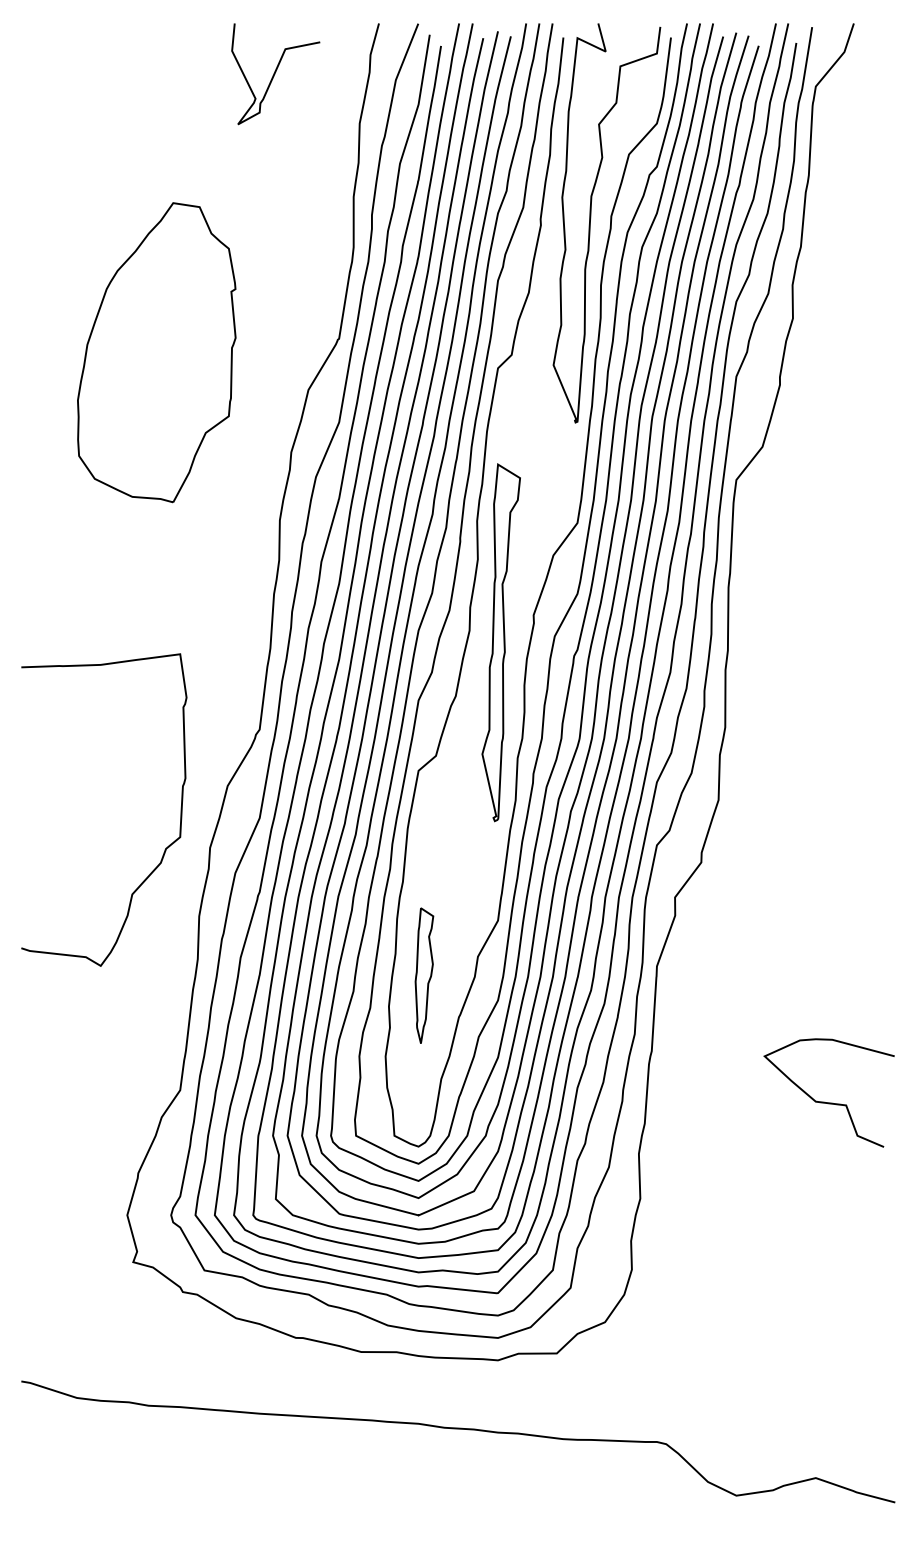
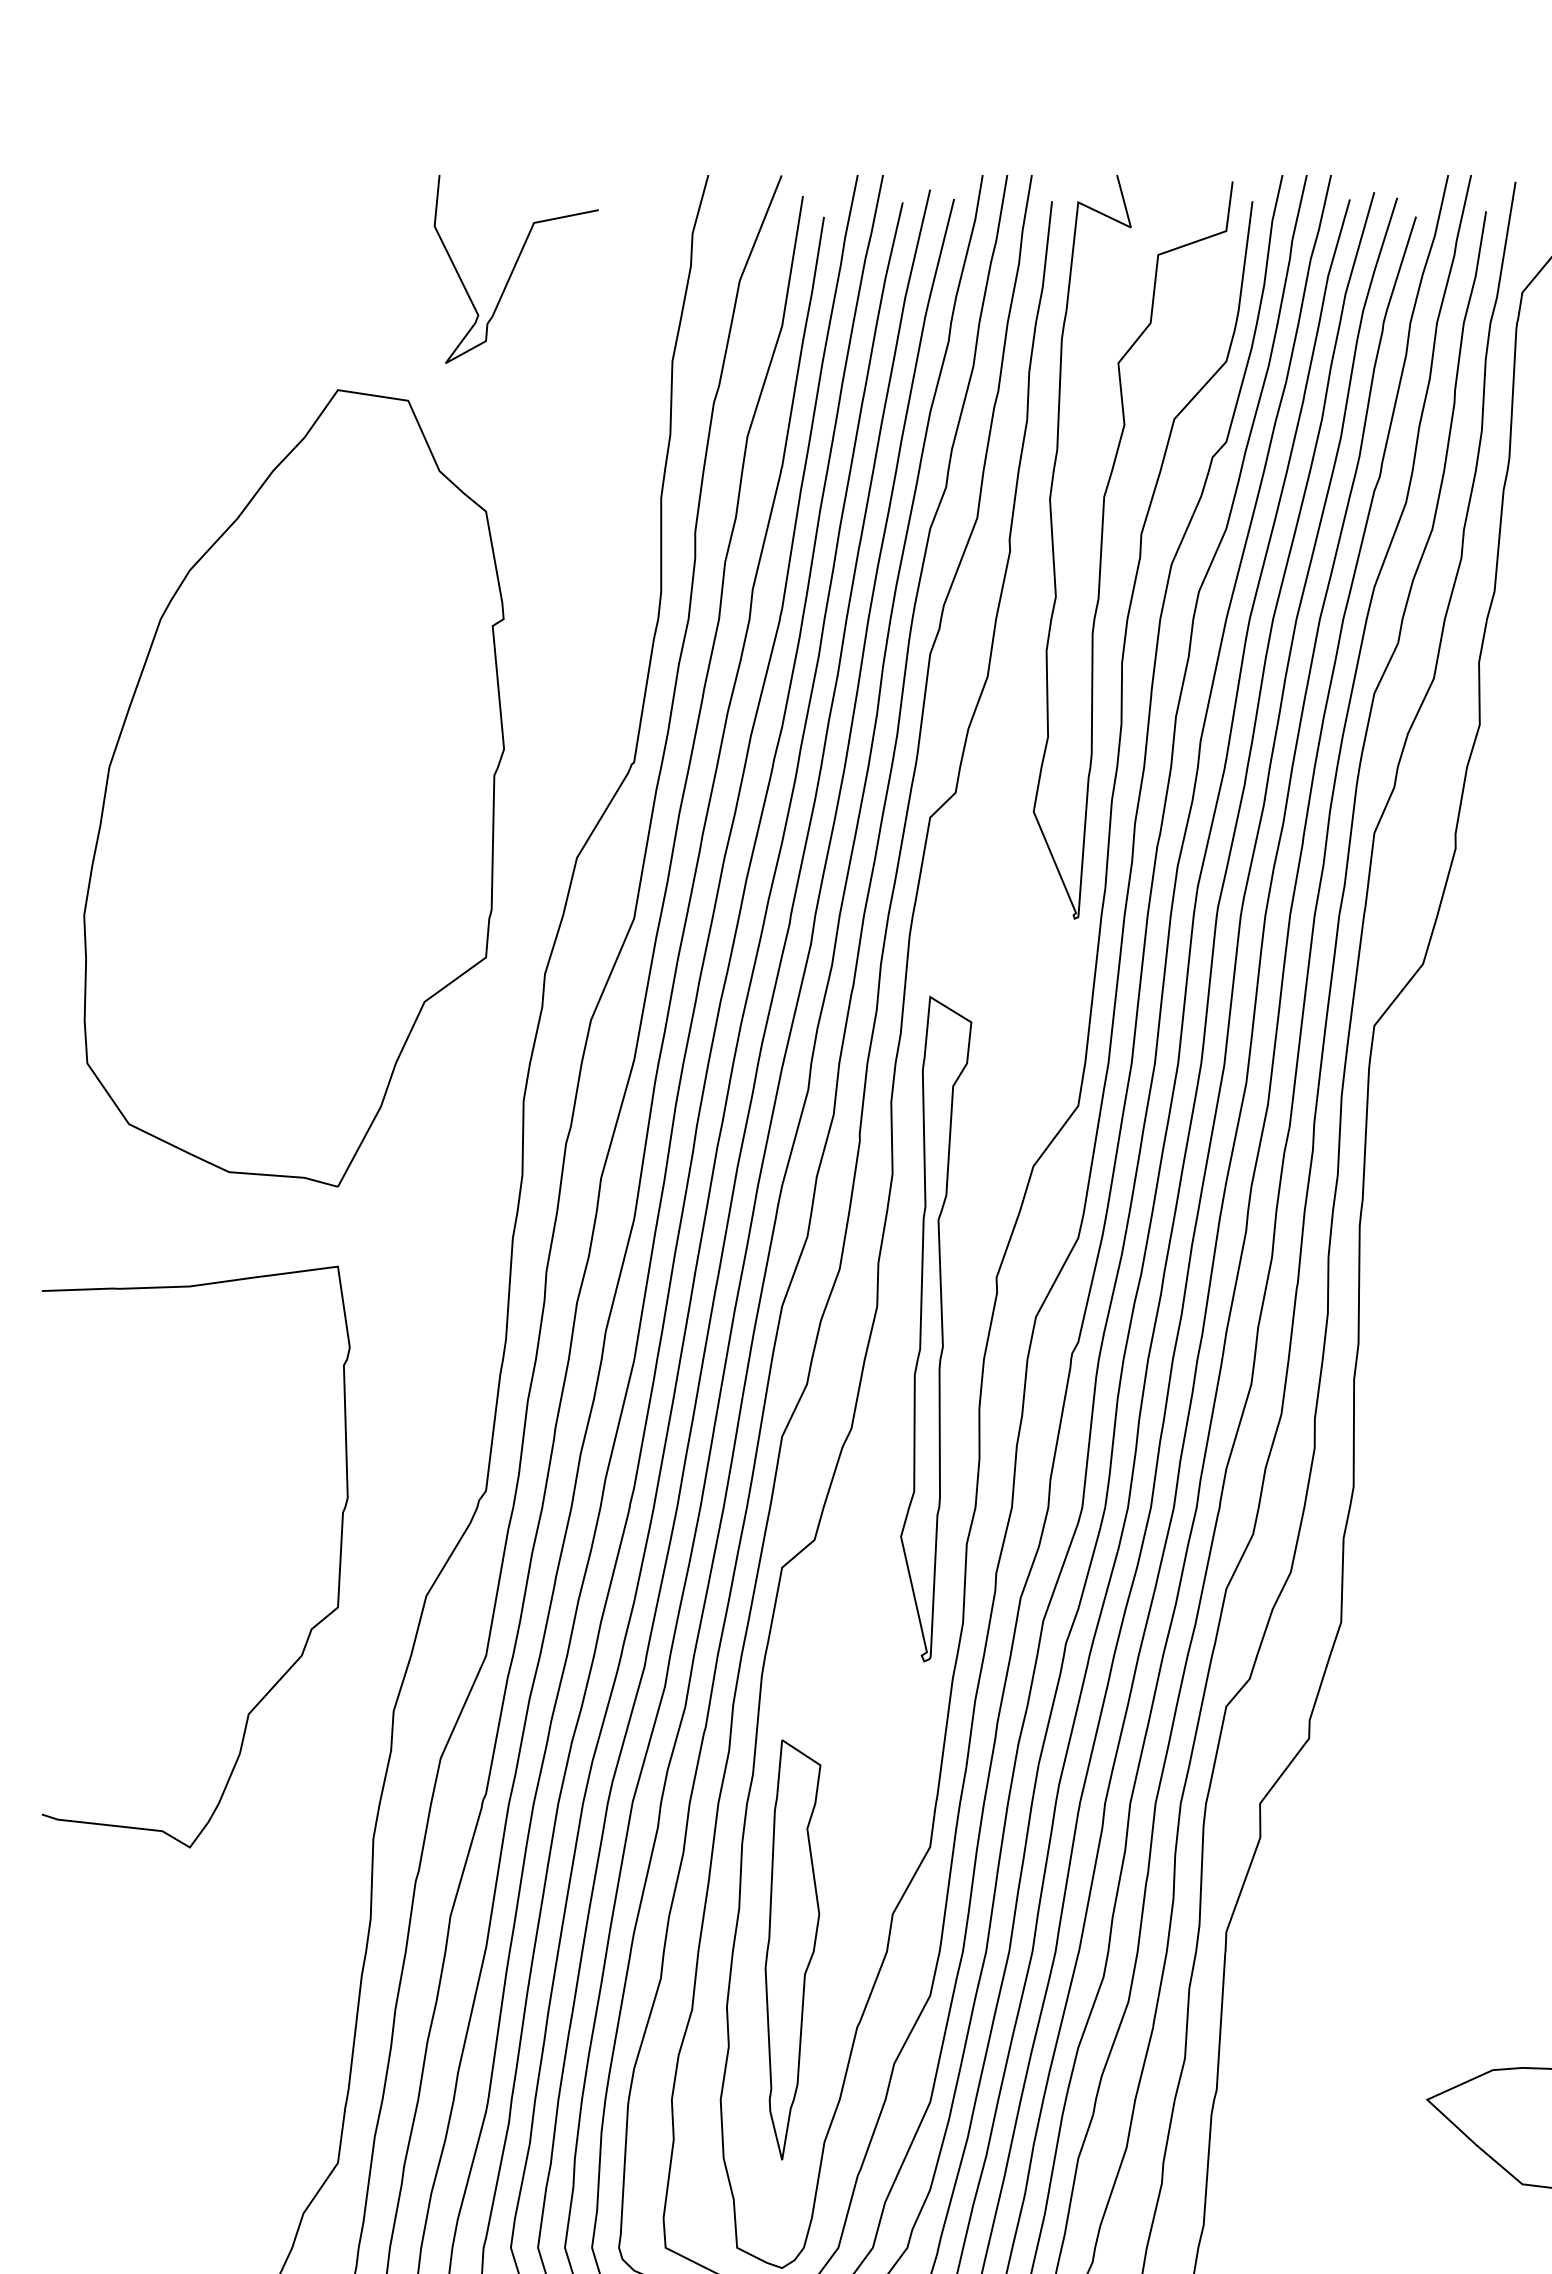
part: (156, 352) -> (293, 788), size x1.43
curve: (164, 849) -> (308, 1630), moved
part: (424, 975) -> (793, 1949), size x1.67

